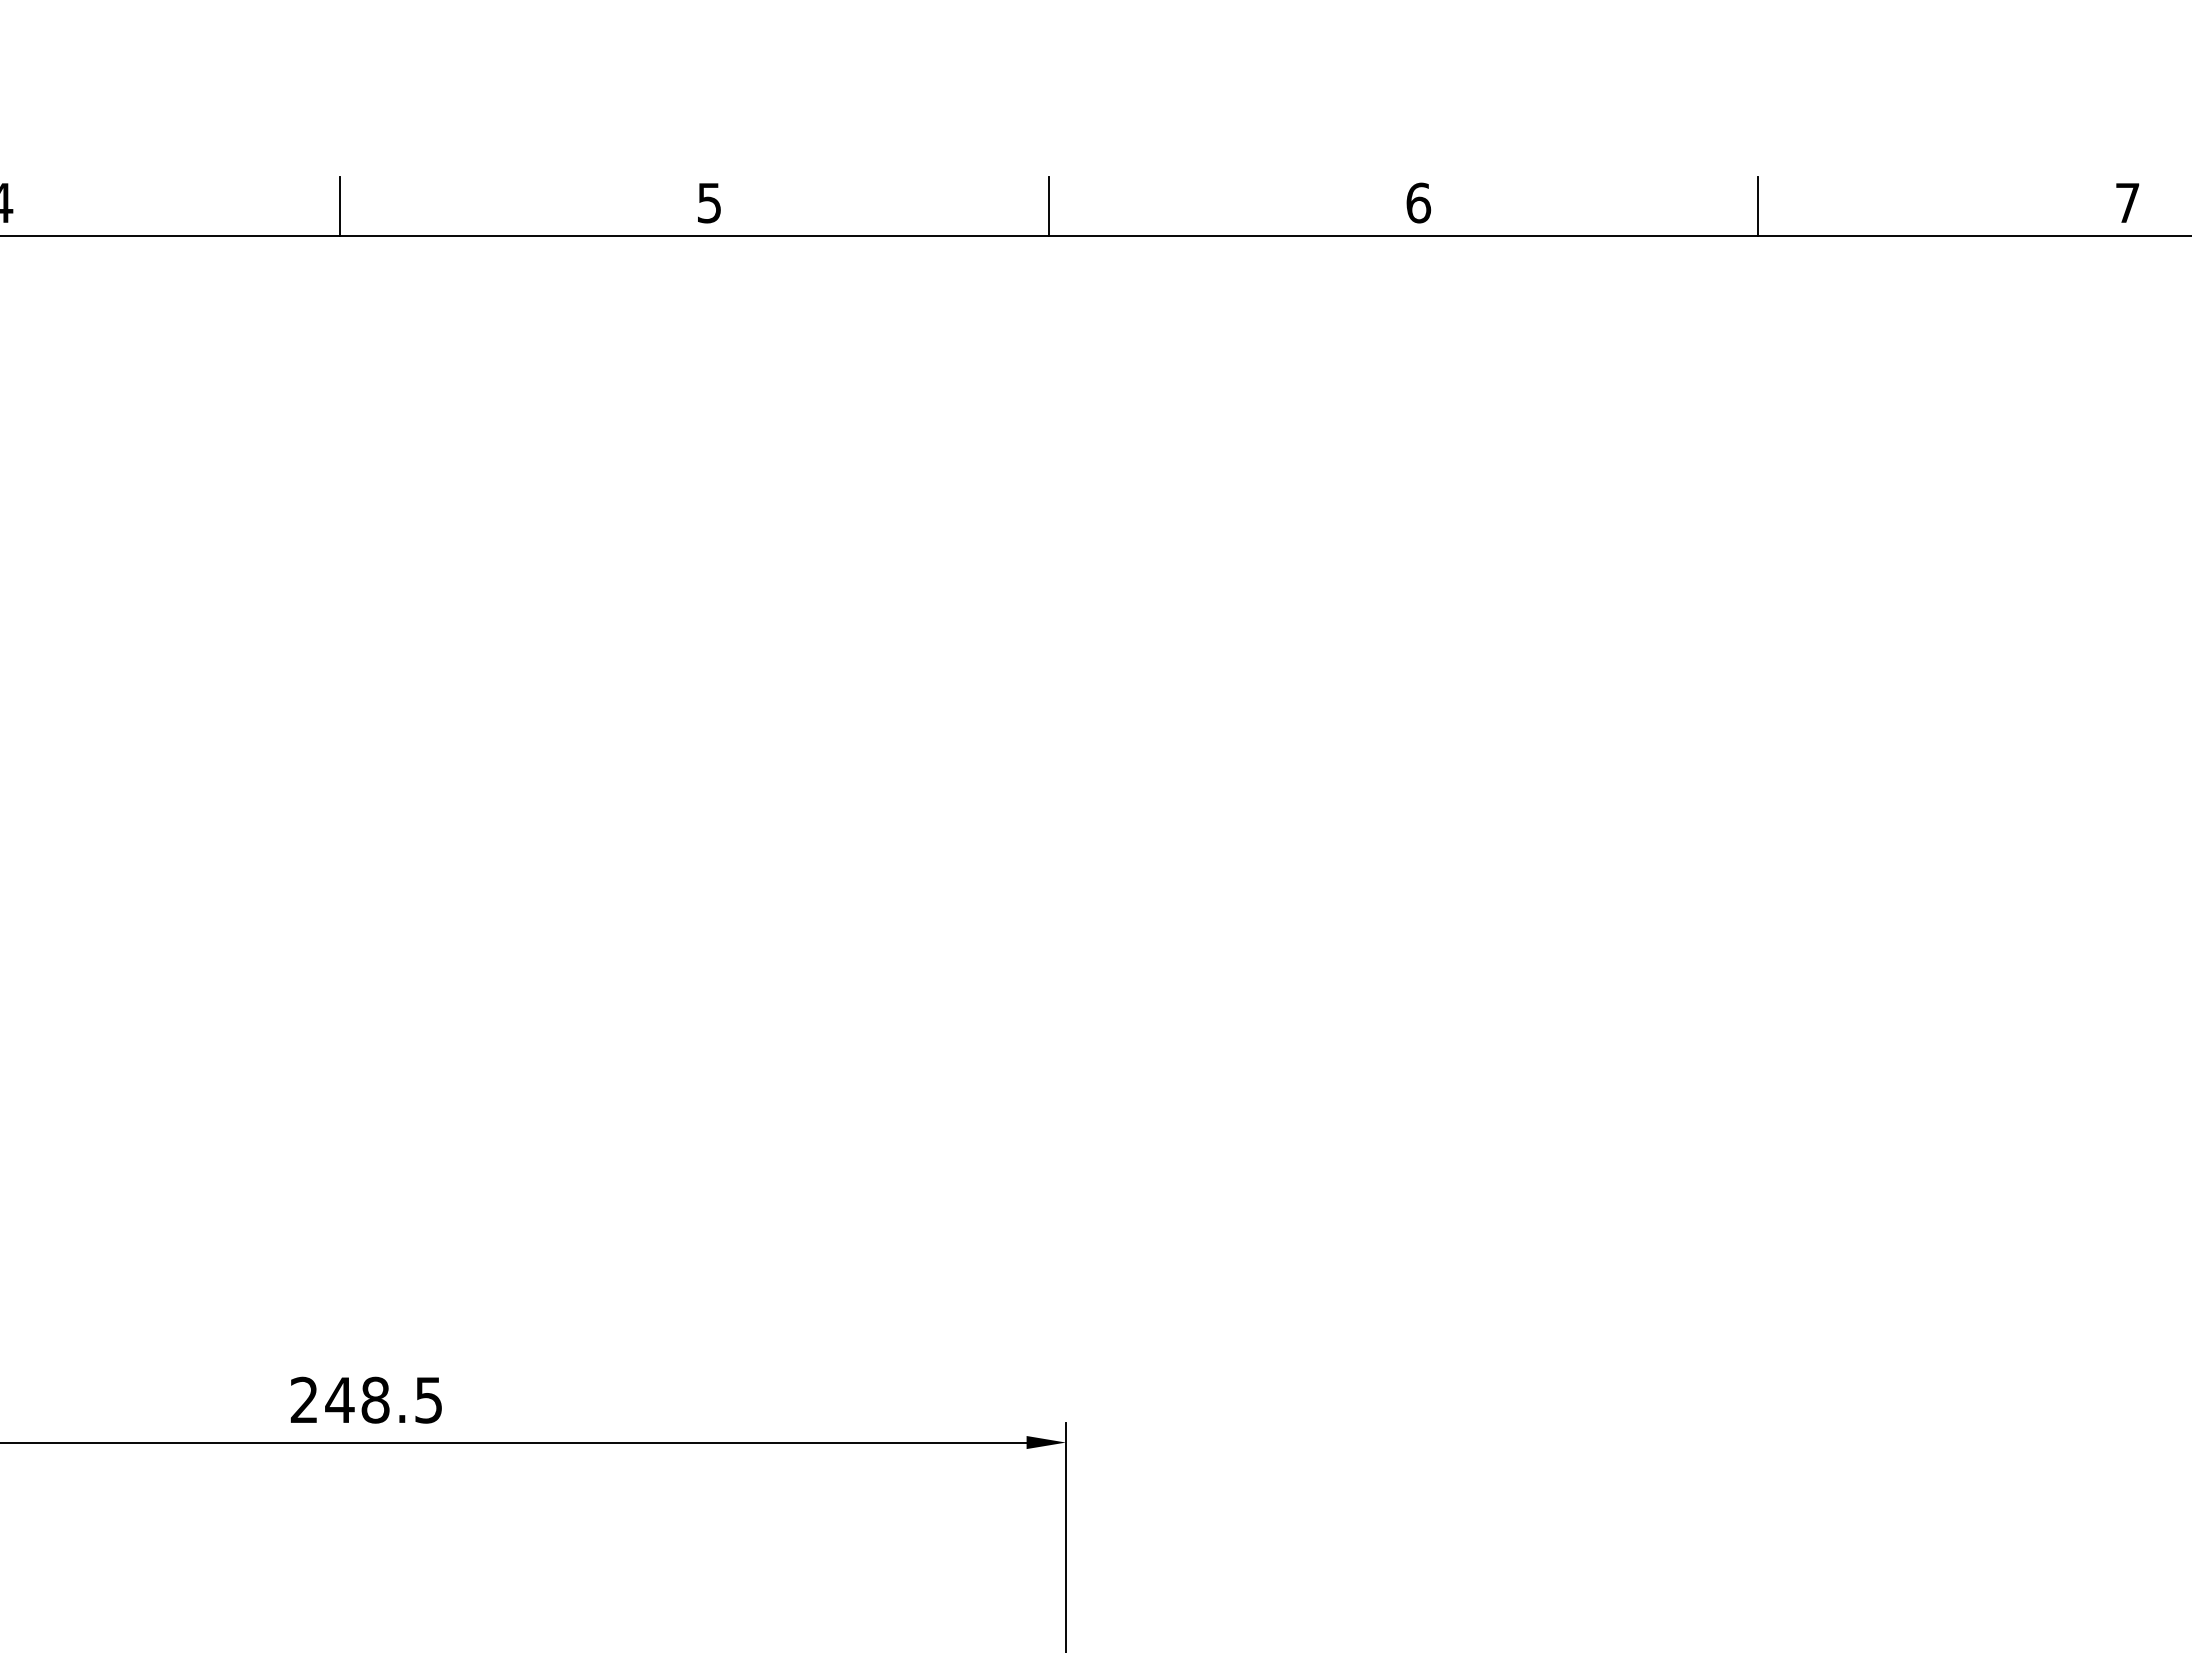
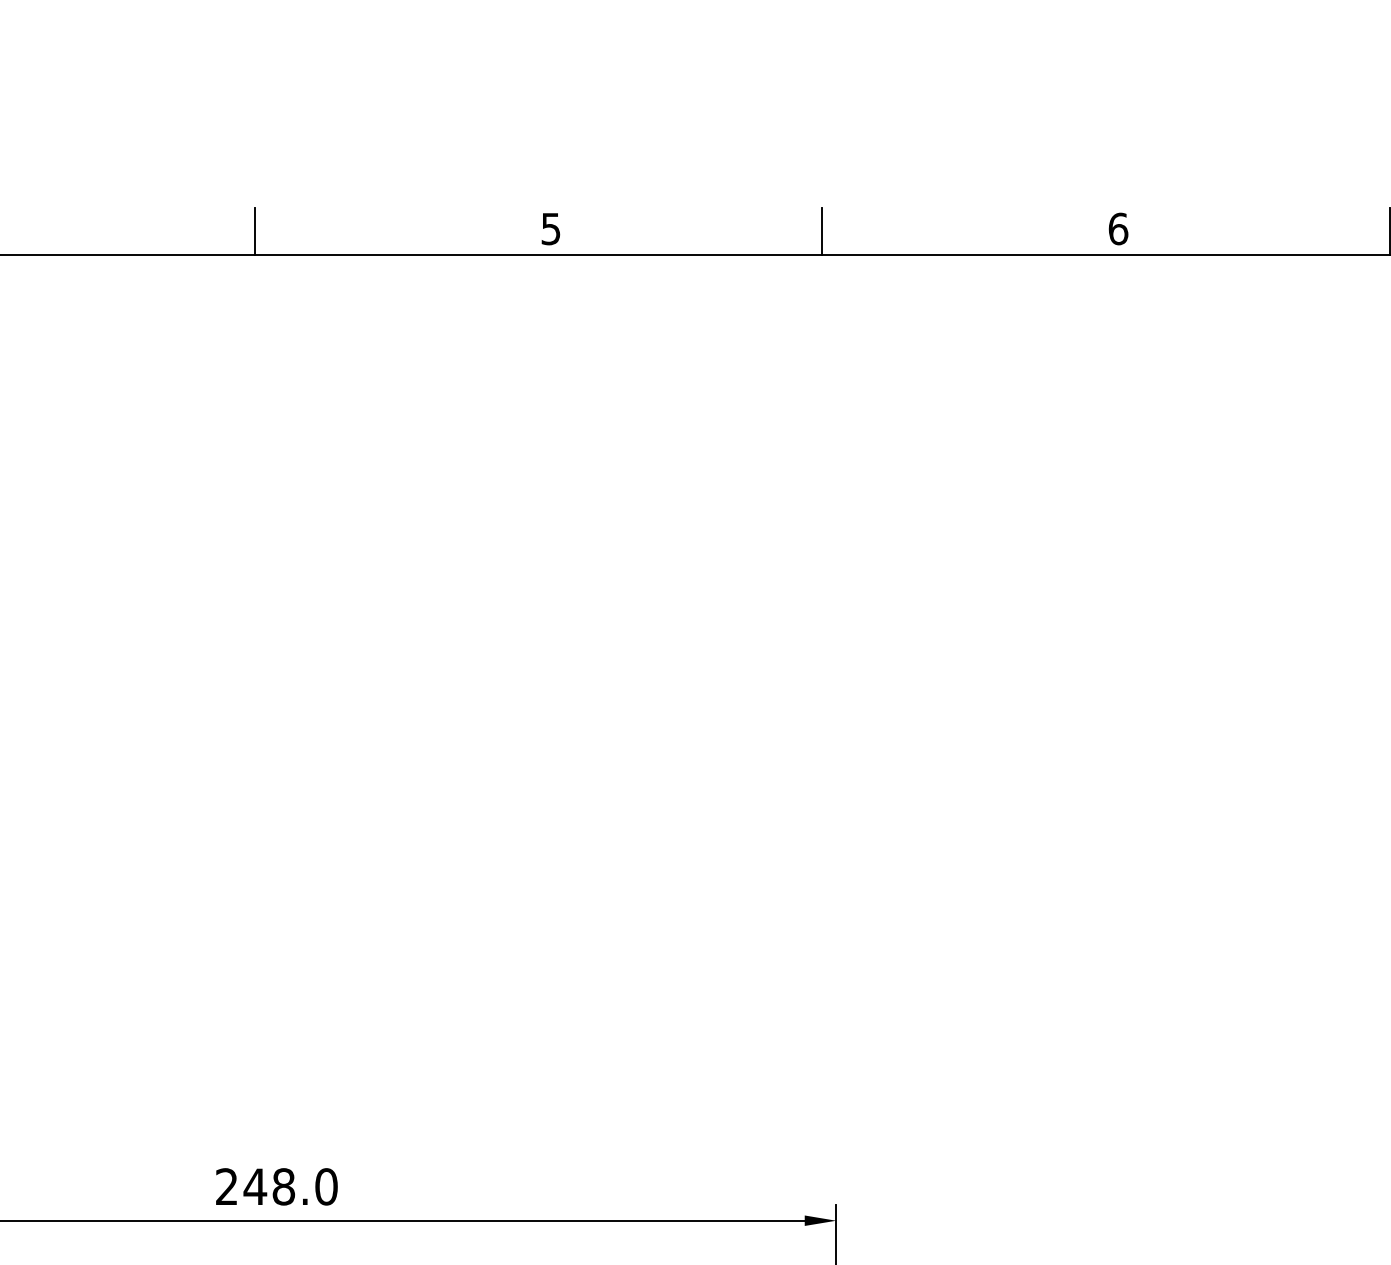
text: (428, 1399) -> (326, 1186), 248.5 -> 248.0

